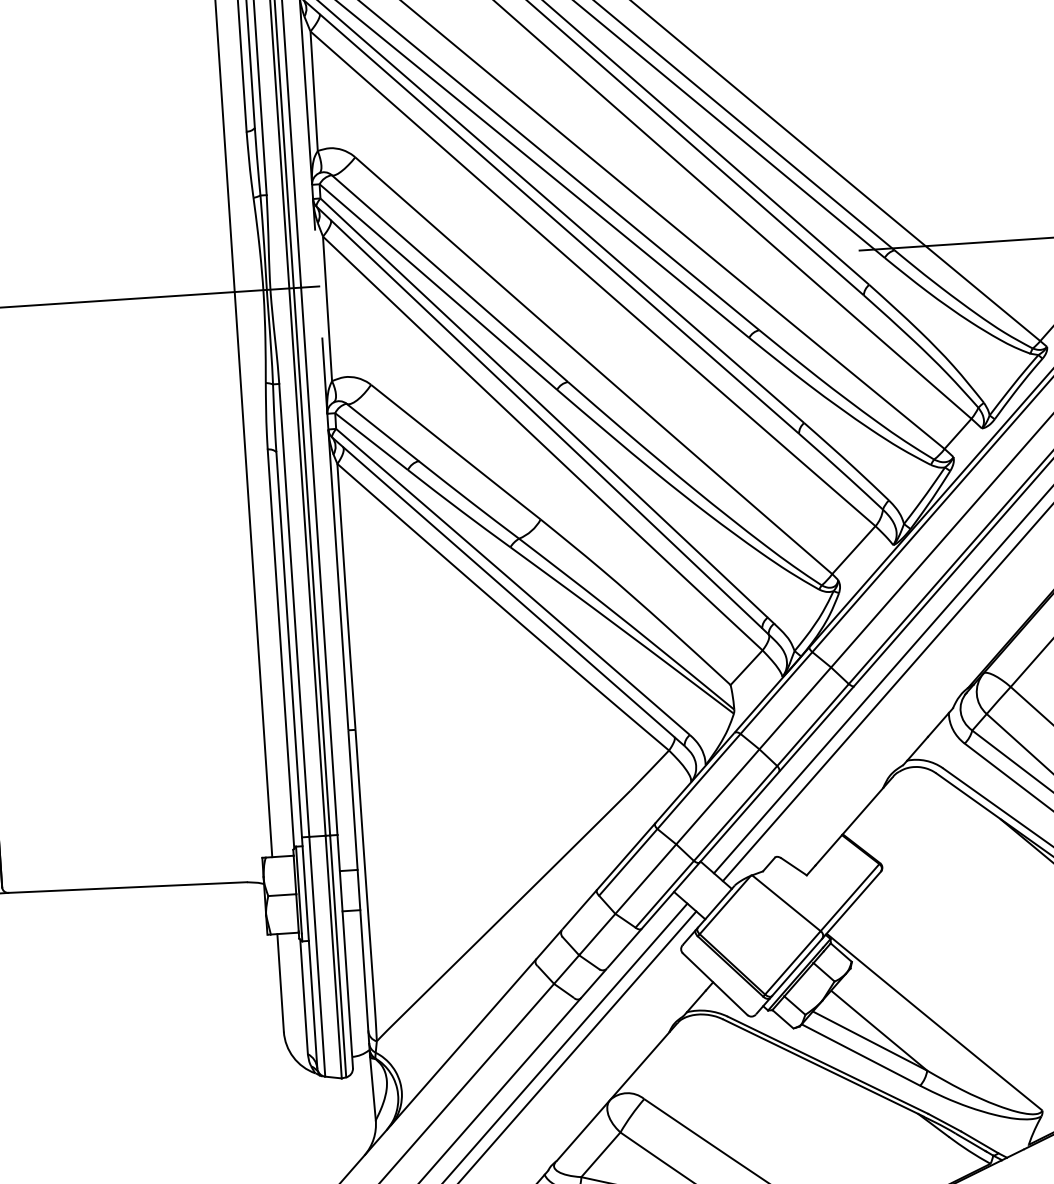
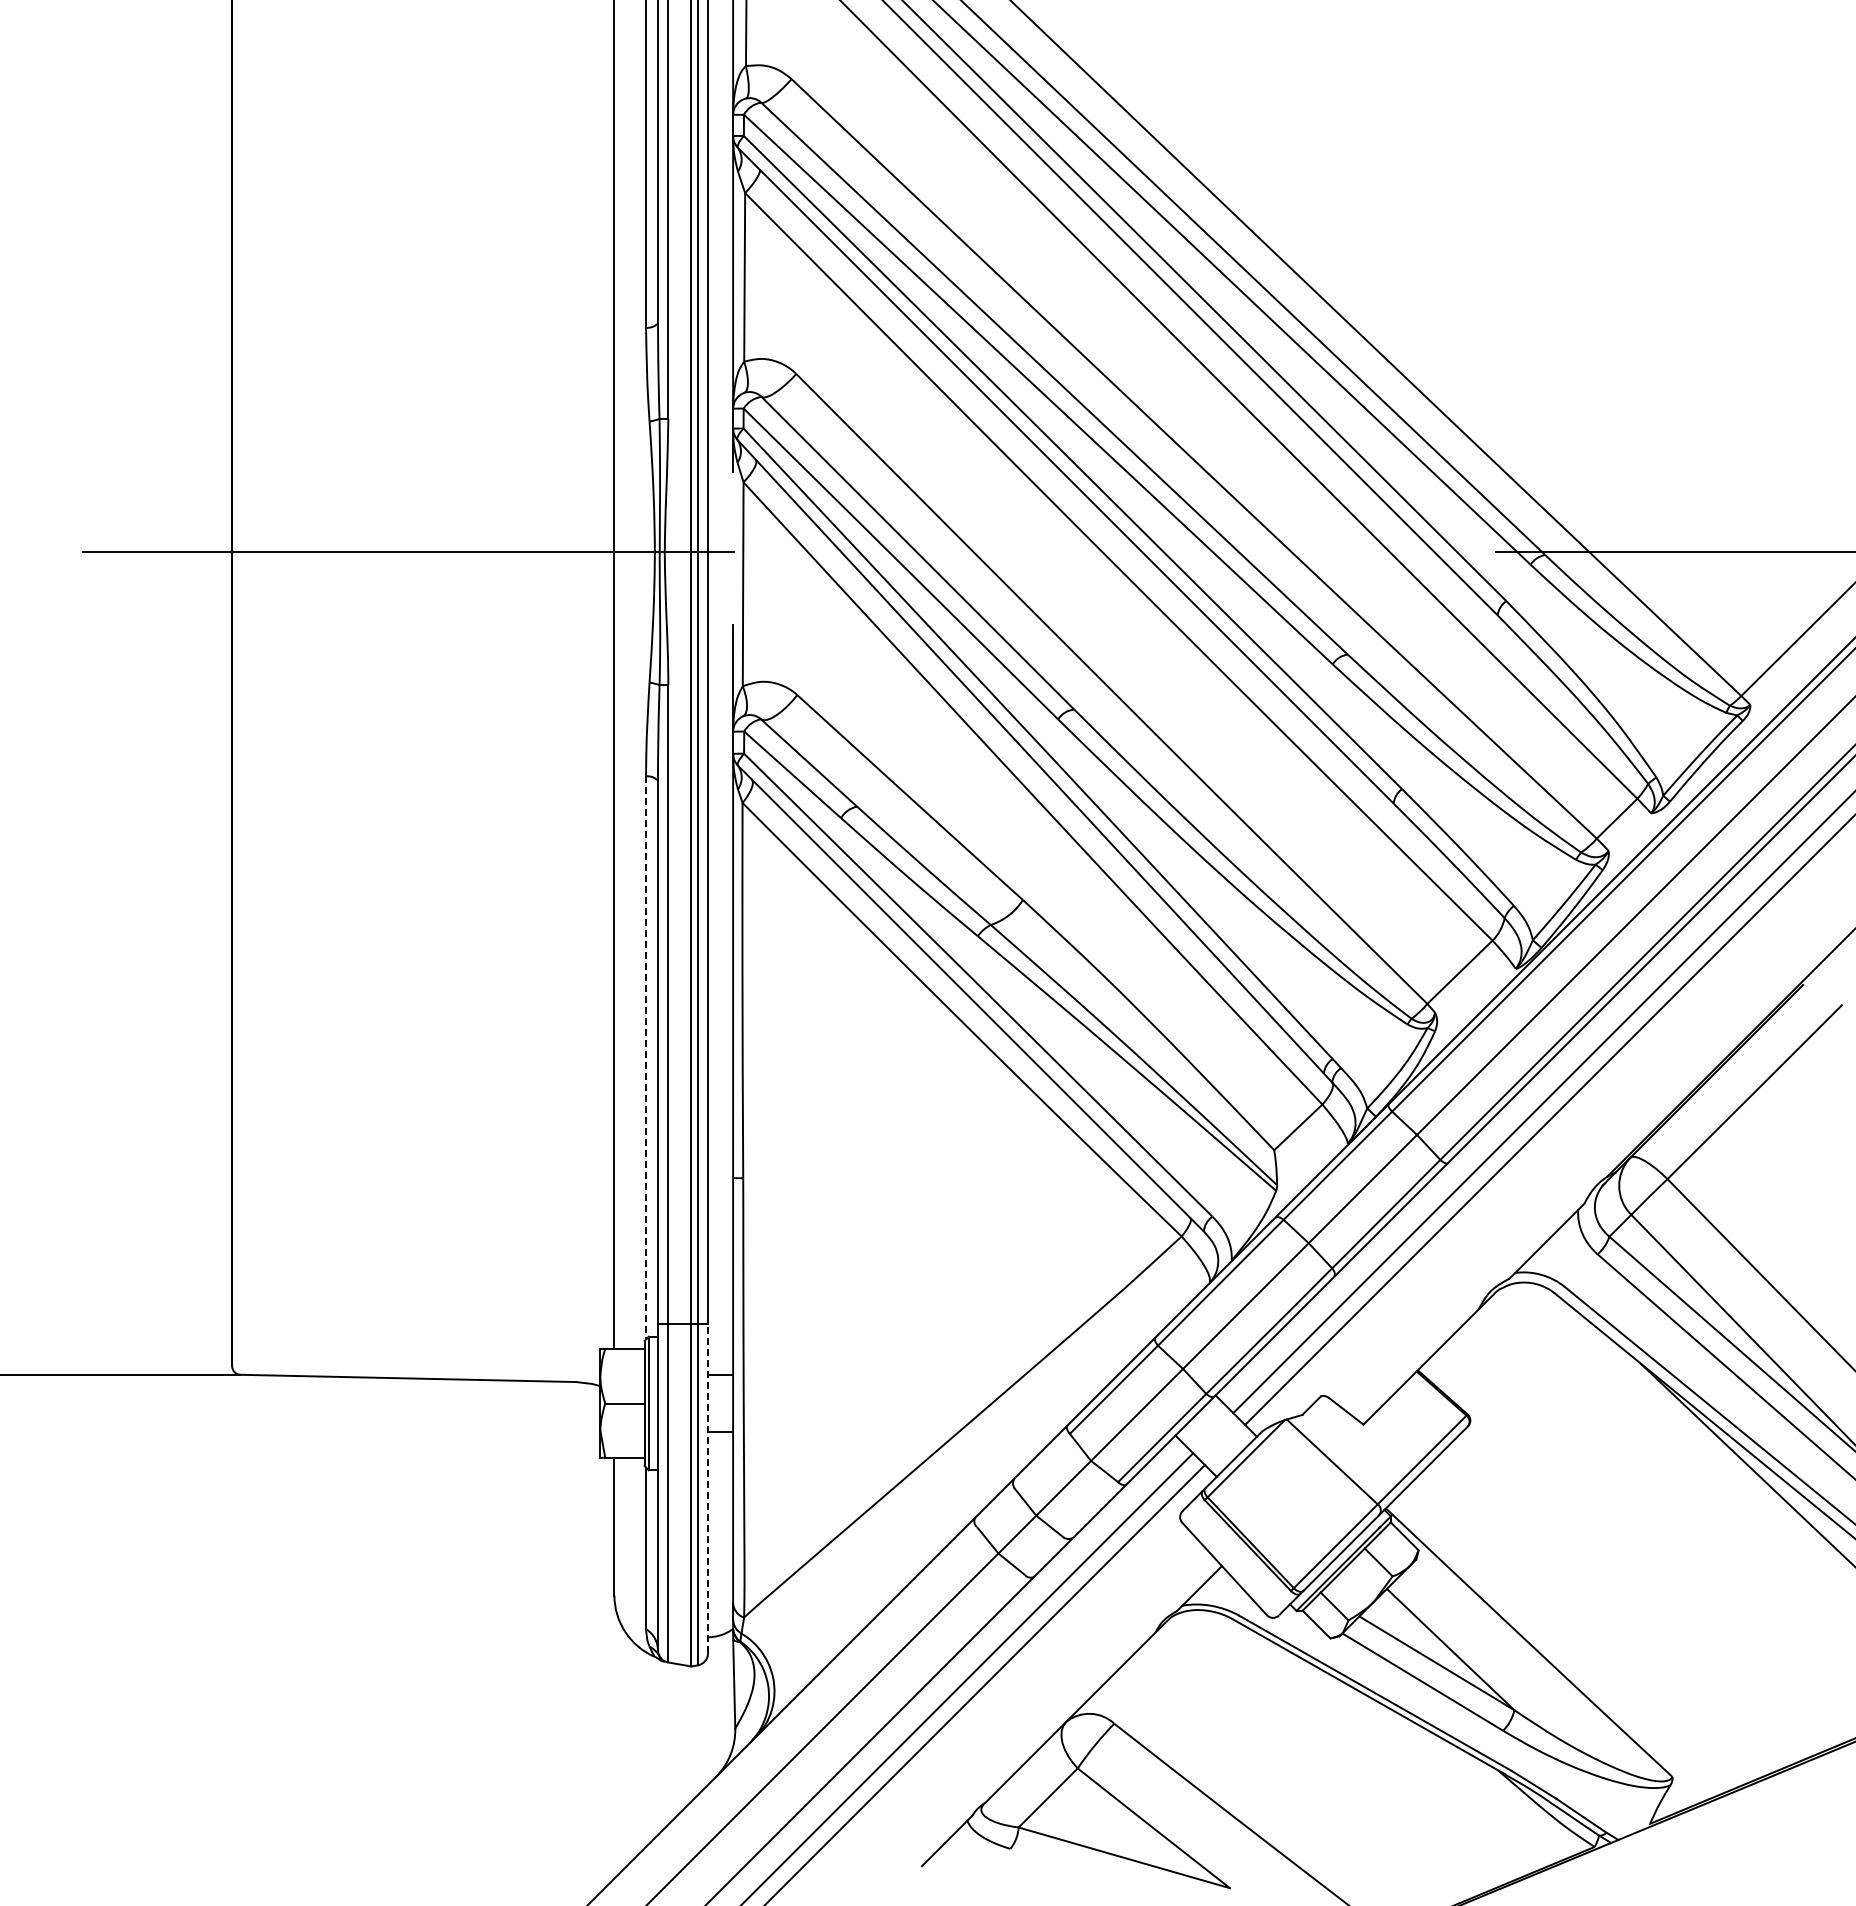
line: (281, 648) -> (646, 1057), solid -> dashed
line: (345, 951) -> (708, 1488), solid -> dashed

